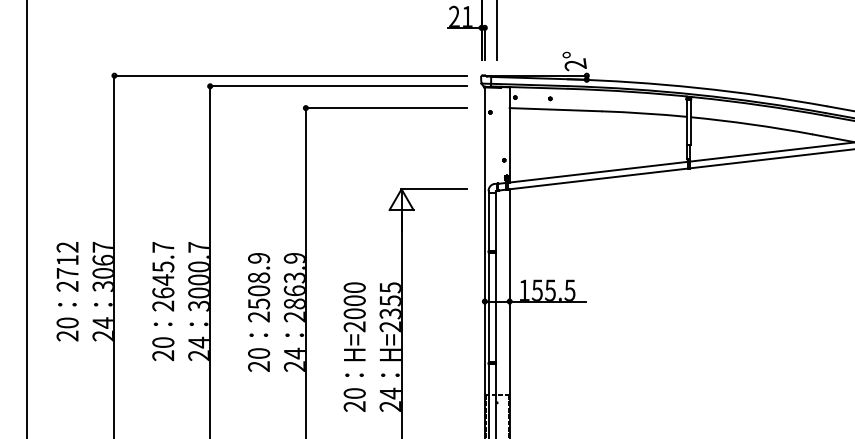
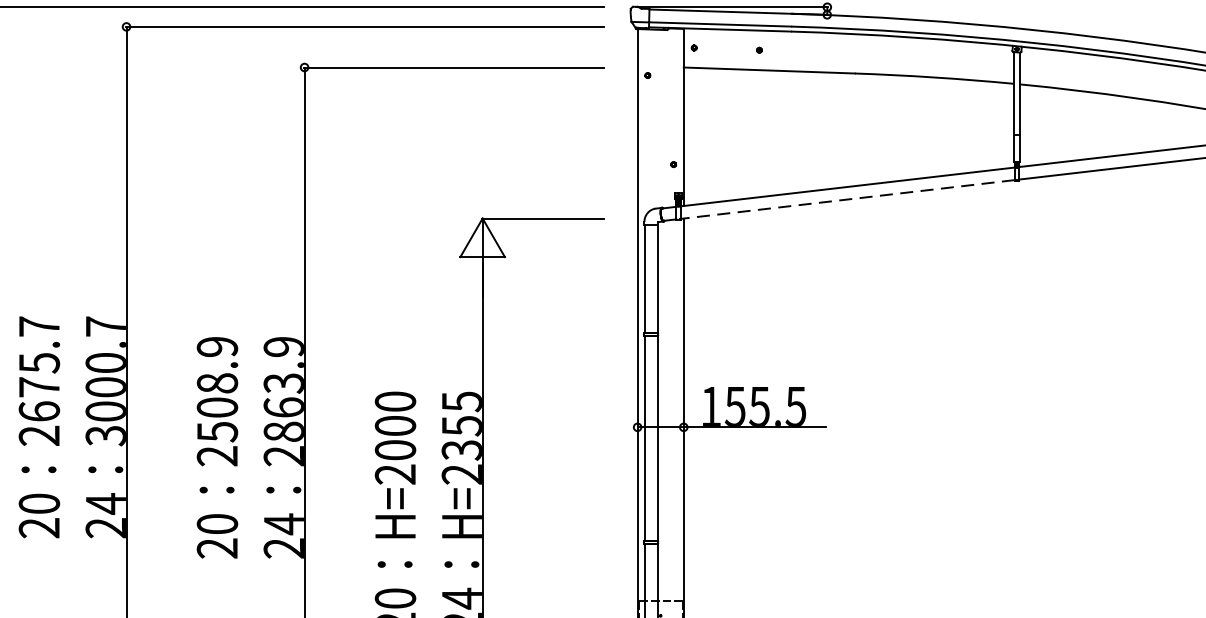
line: (597, 179) -> (847, 200), solid -> dashed
text: (163, 279) -> (39, 386), 2645.7 -> 2675.7

